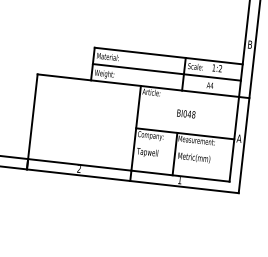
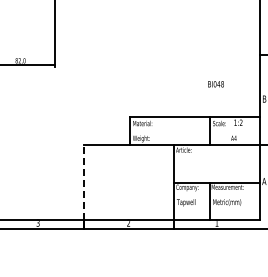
line: (167, 72) -> (195, 131), removed
text: (185, 114) -> (215, 84), moved
line: (32, 116) -> (83, 182), solid -> dashed

